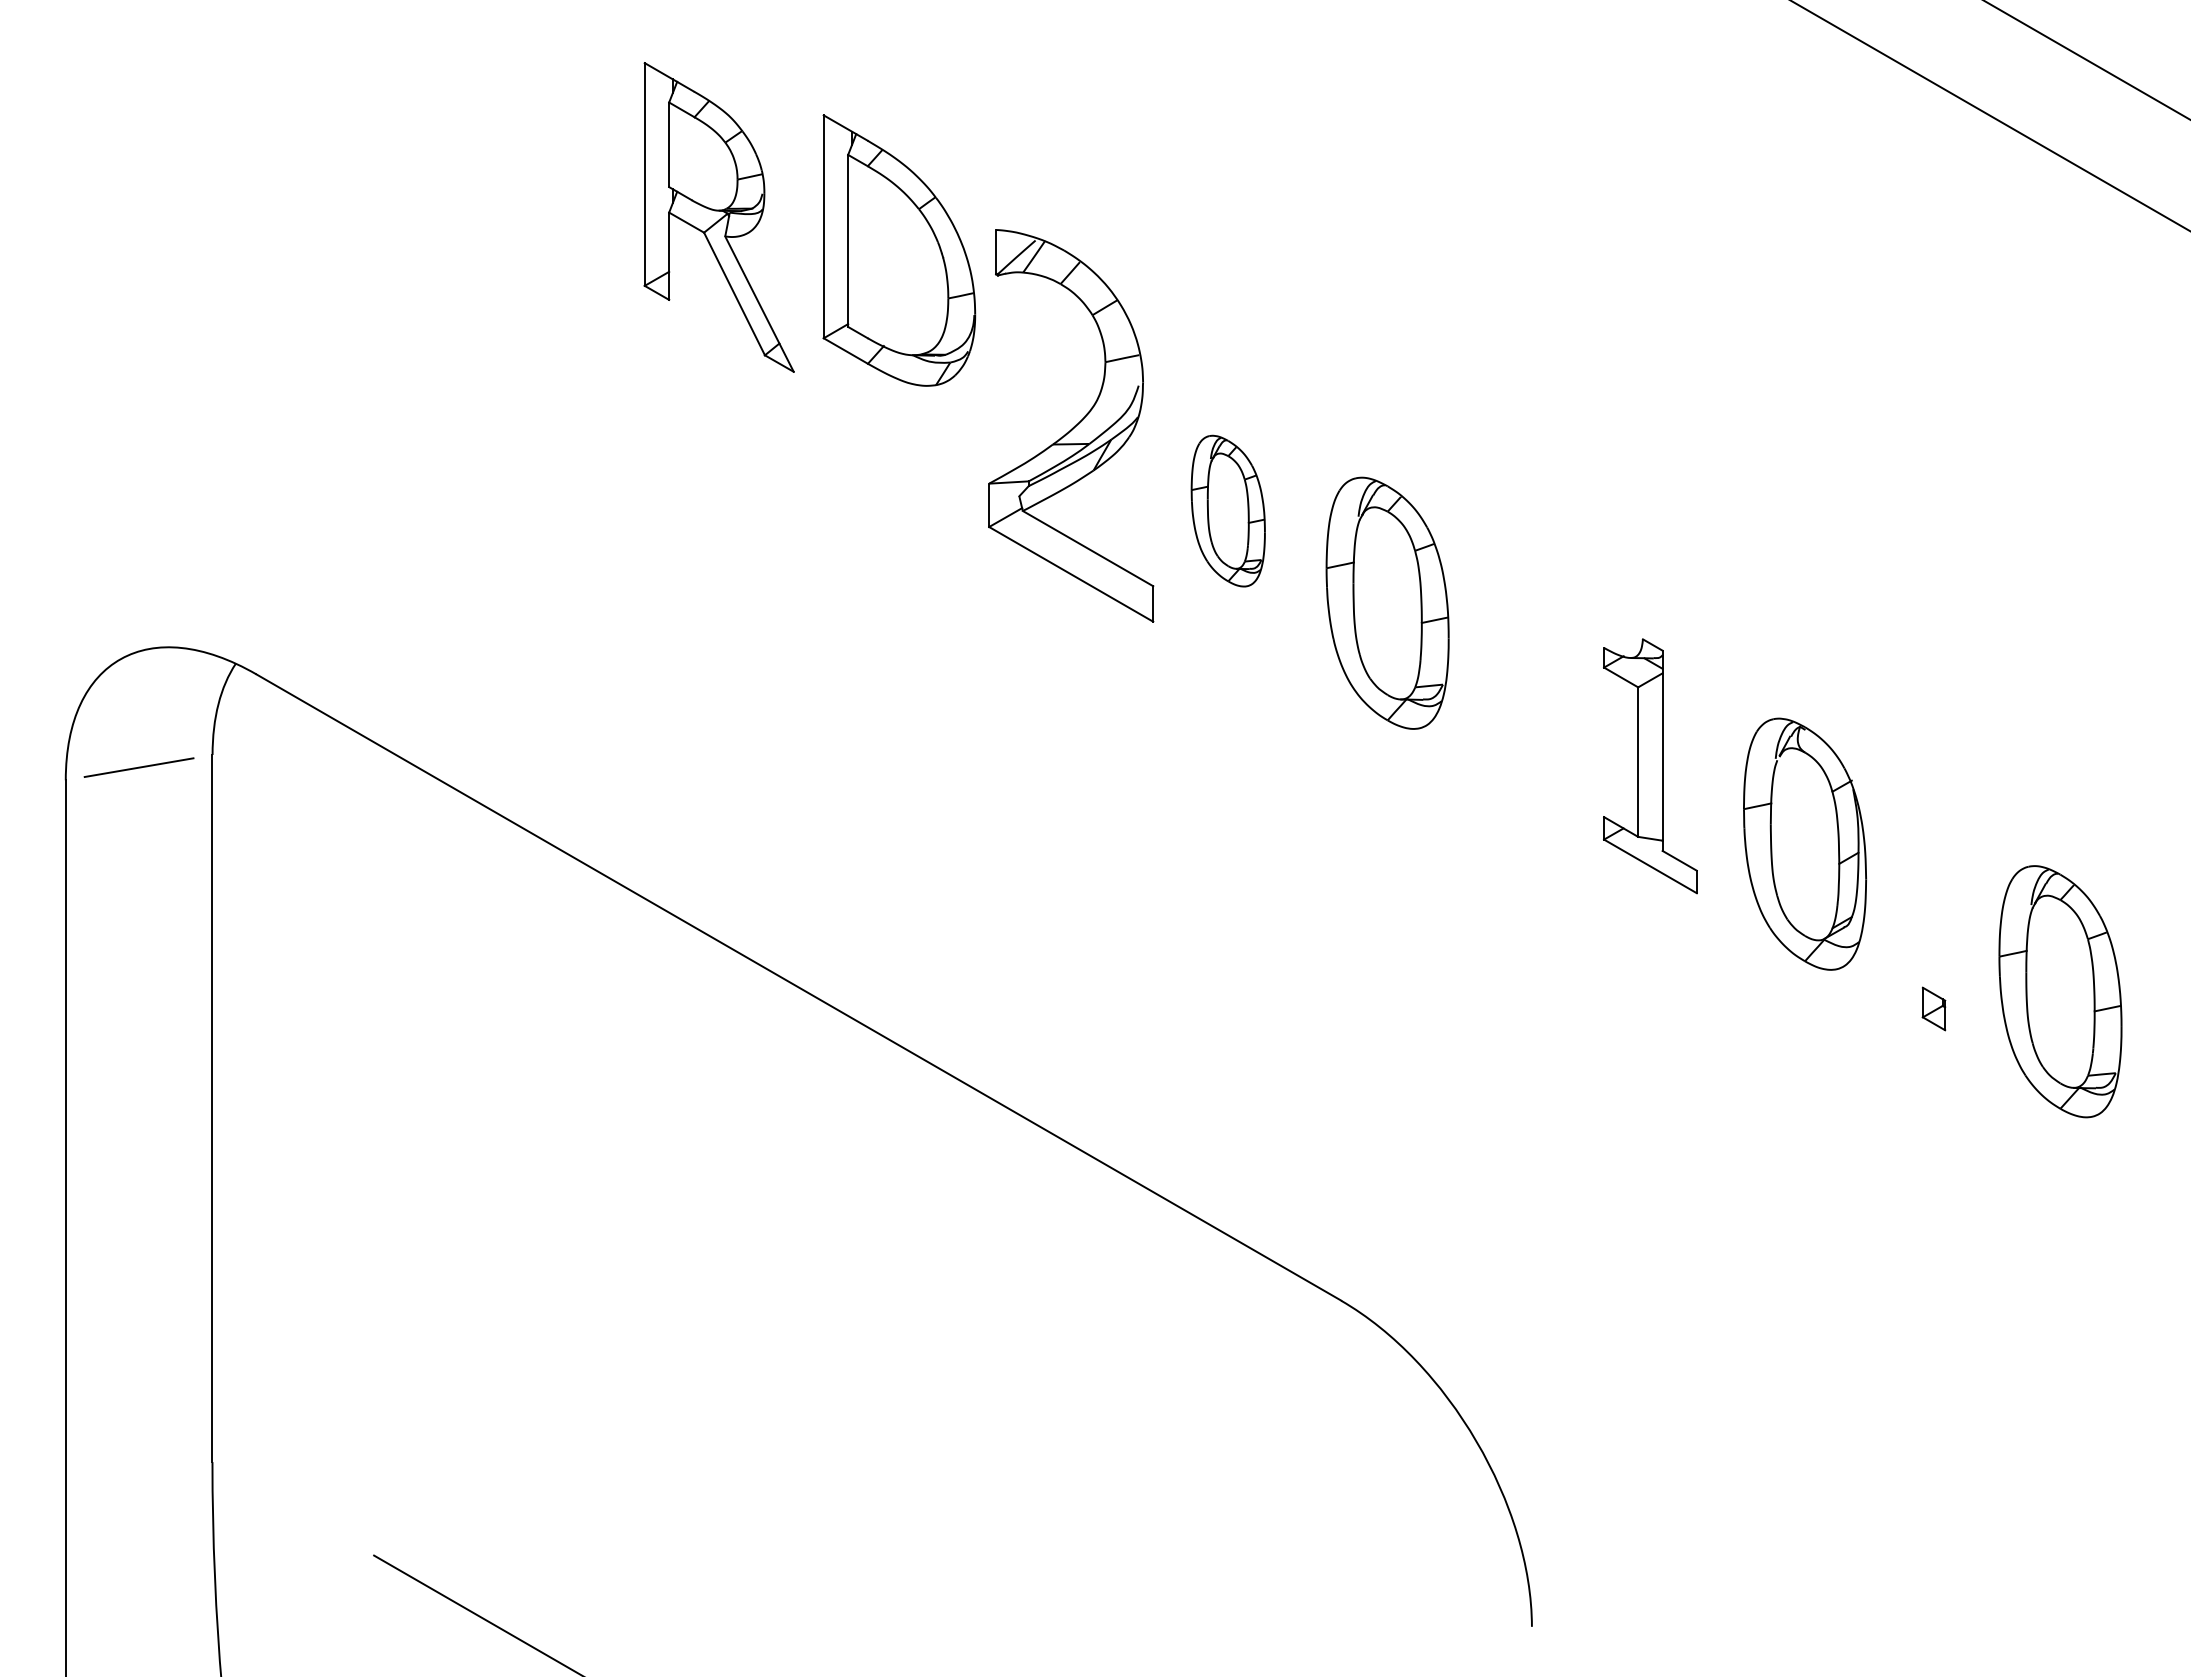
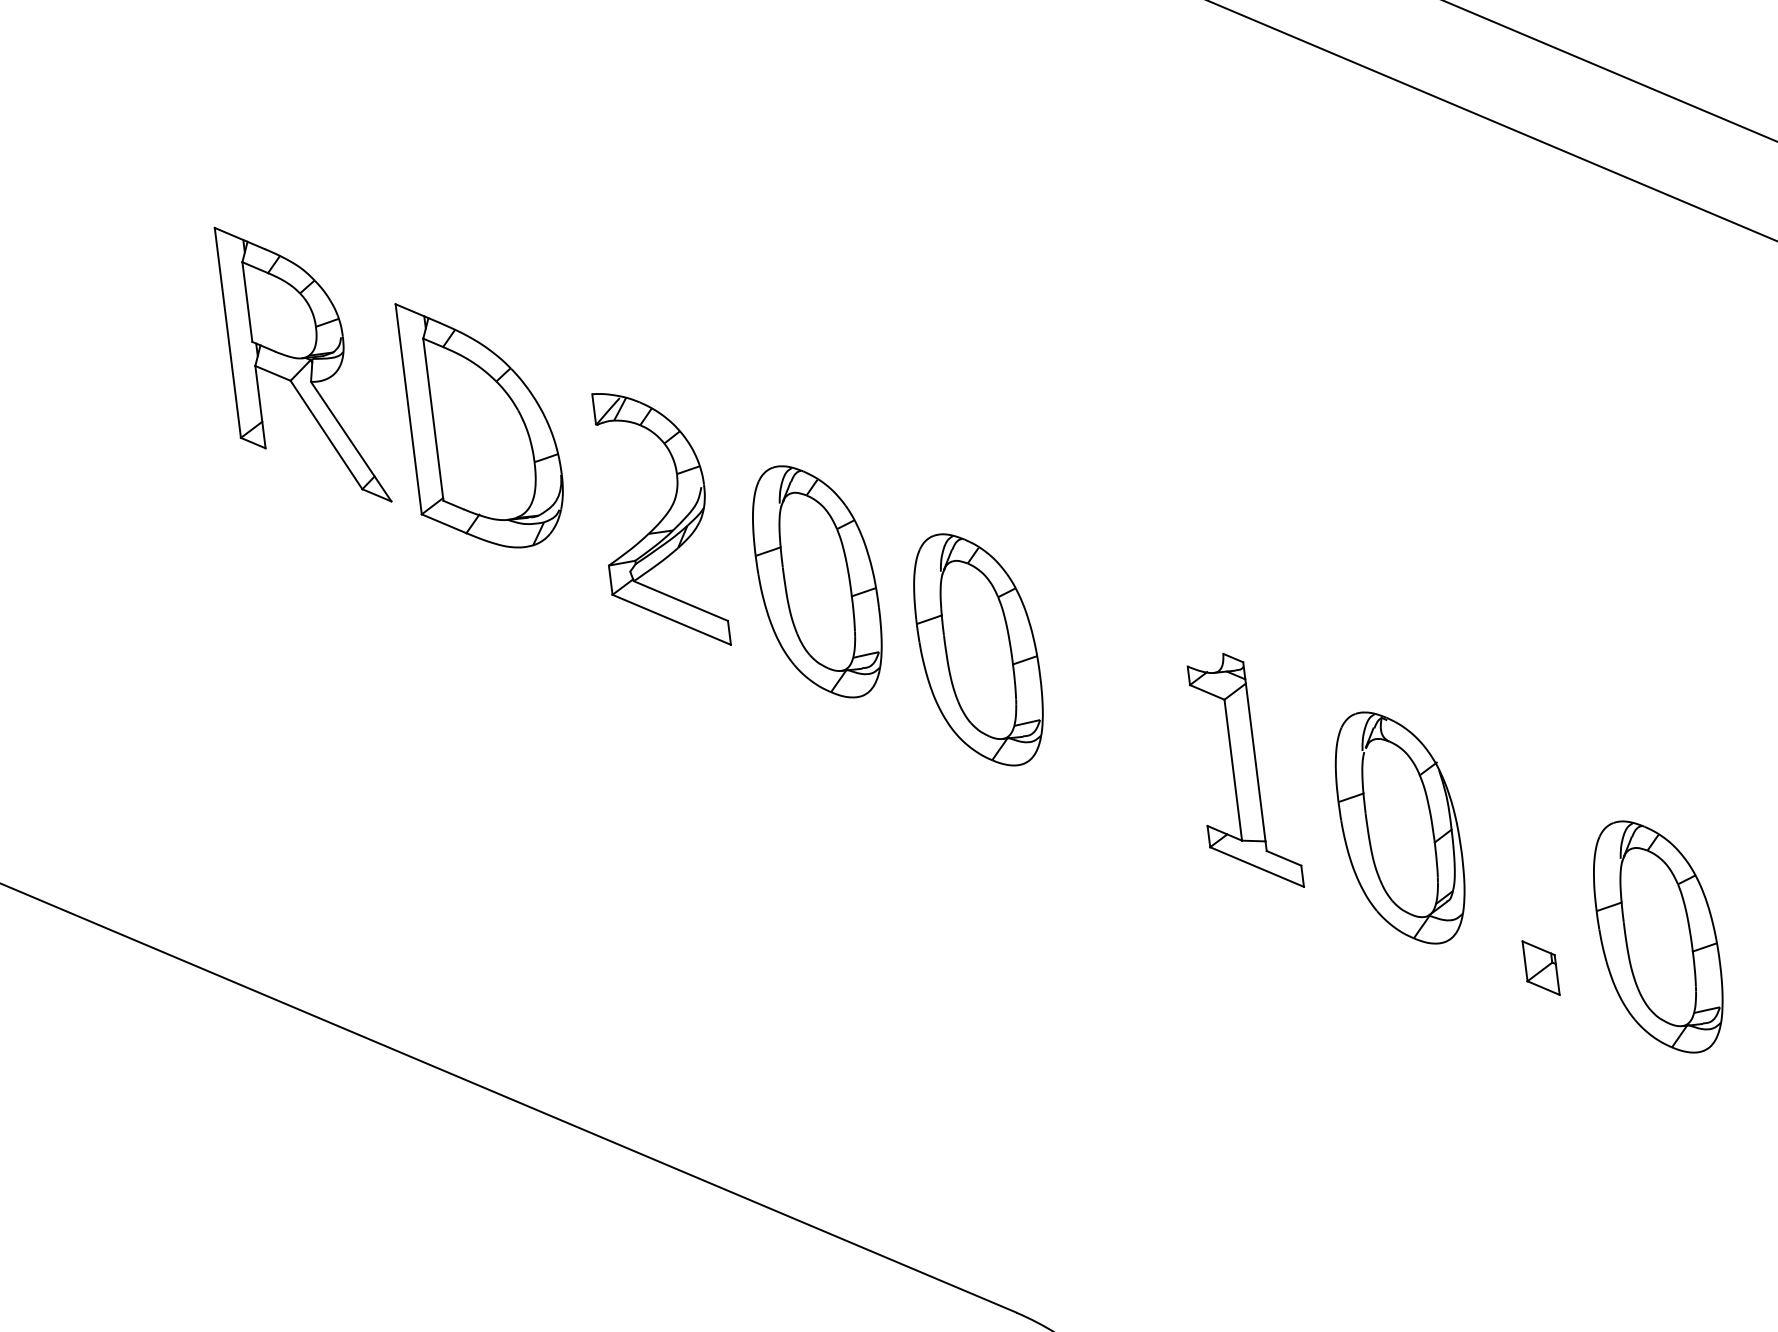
part: (899, 250) -> (482, 422), moved
part: (1070, 425) -> (658, 519), size x0.71
part: (1228, 510) -> (817, 581), size x1.67
part: (1933, 1008) -> (1540, 967), size x1.43

